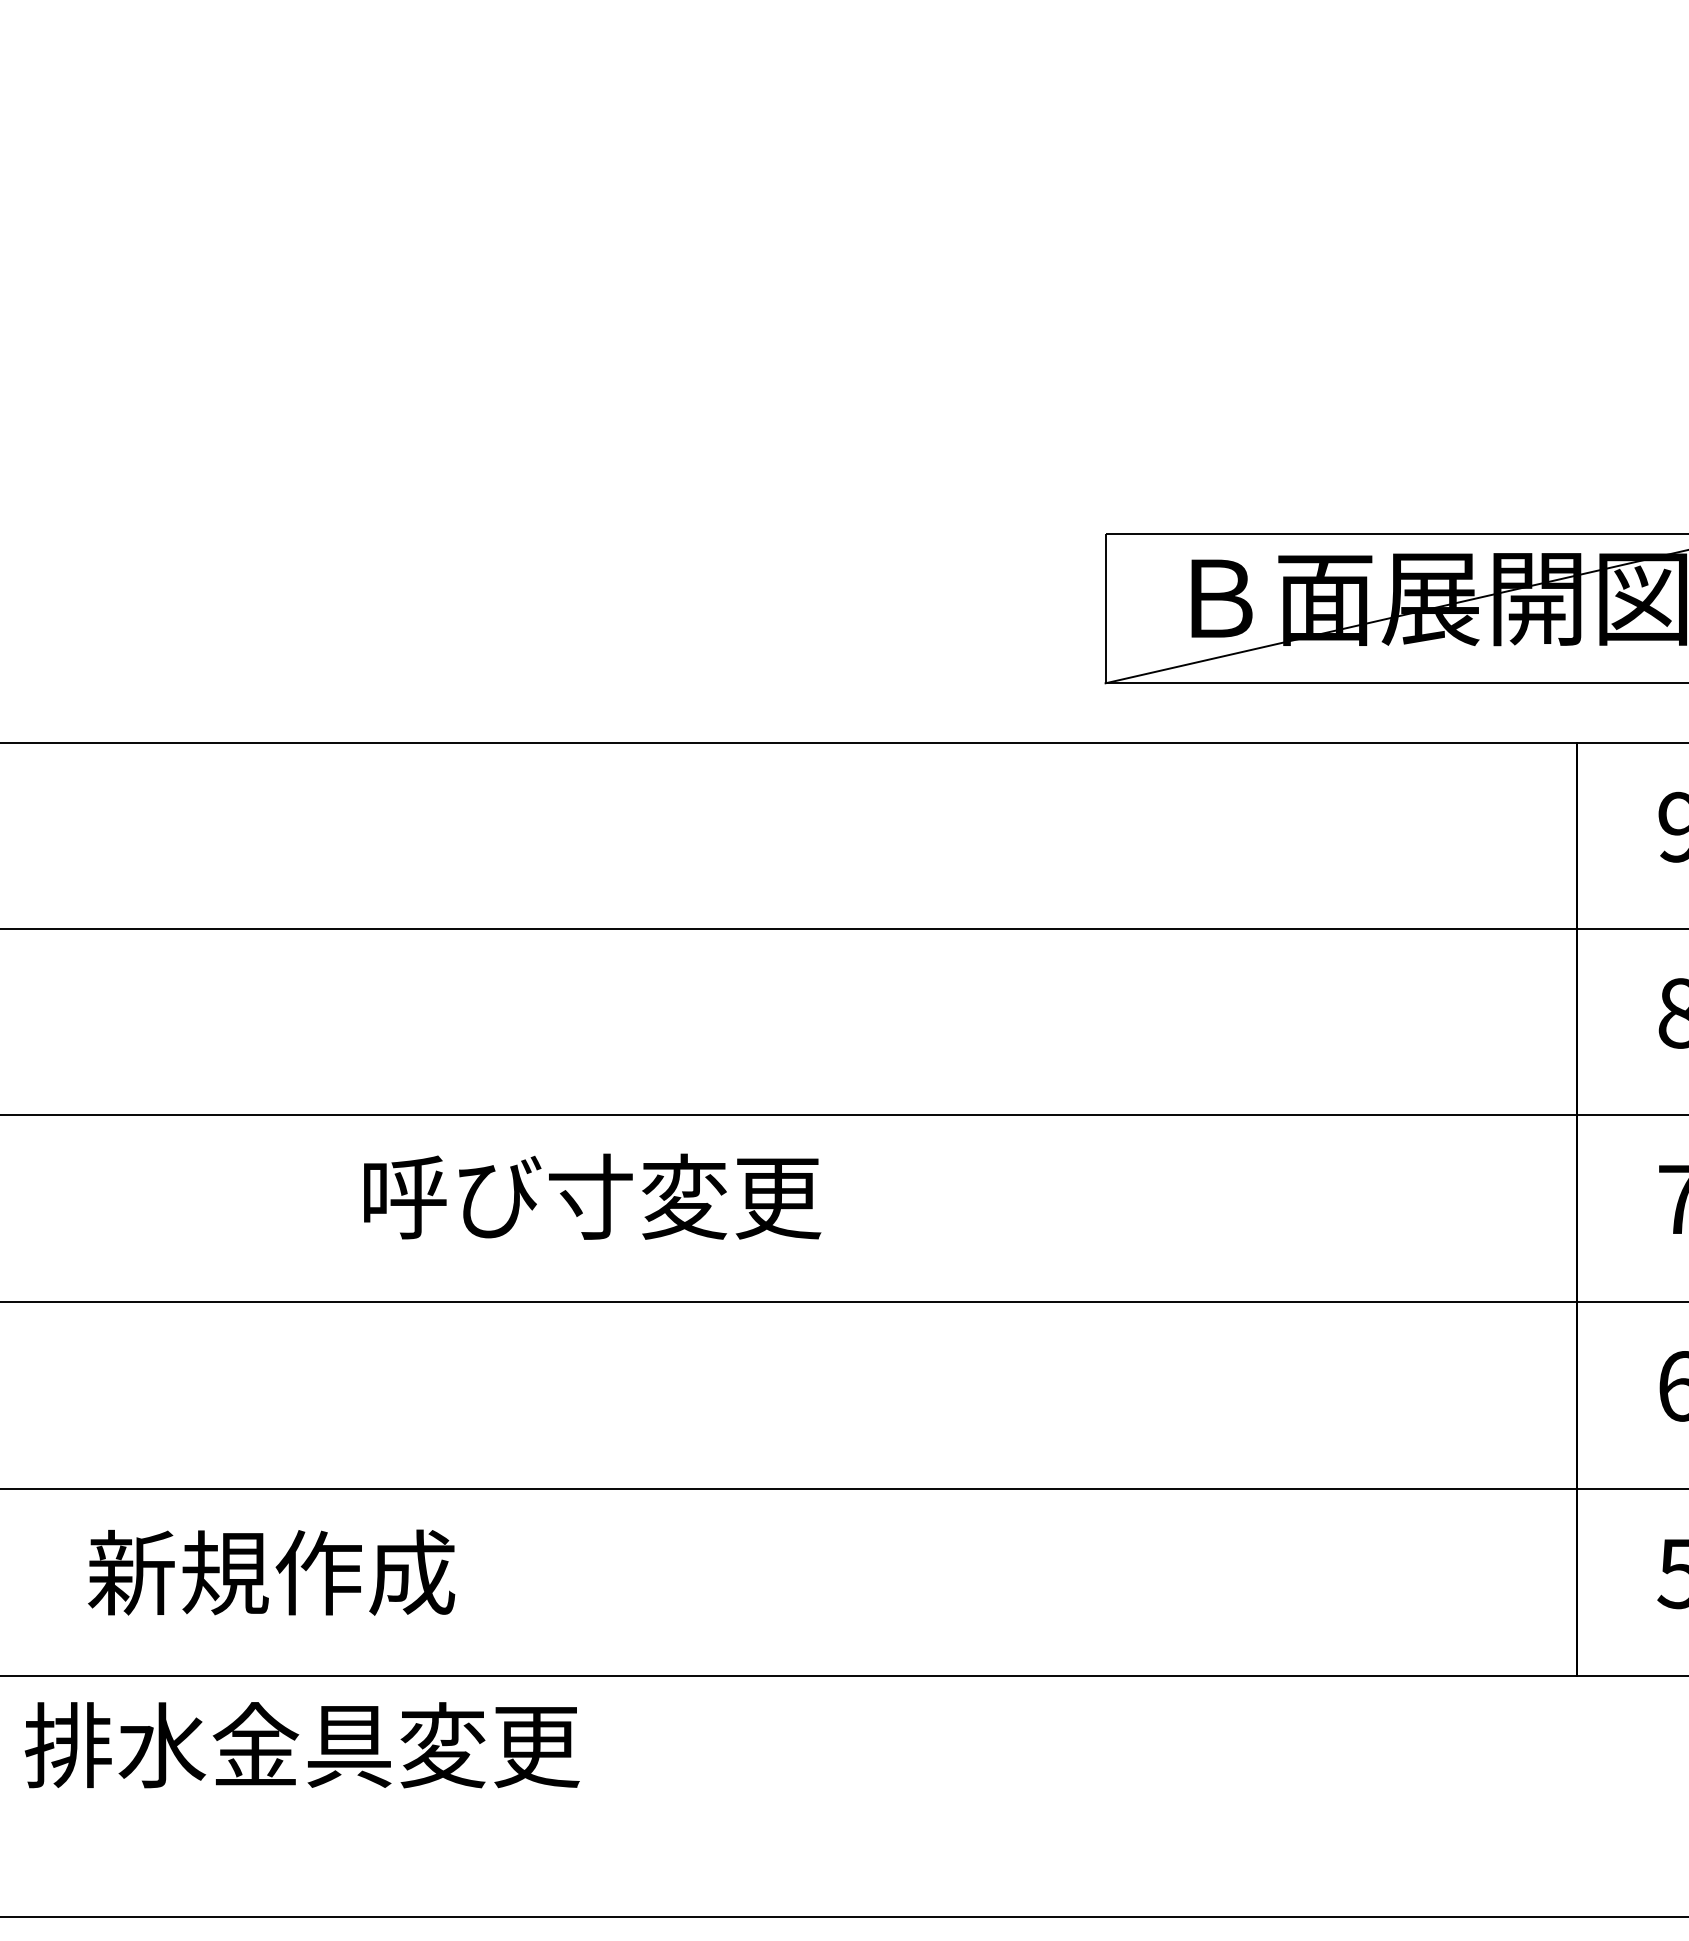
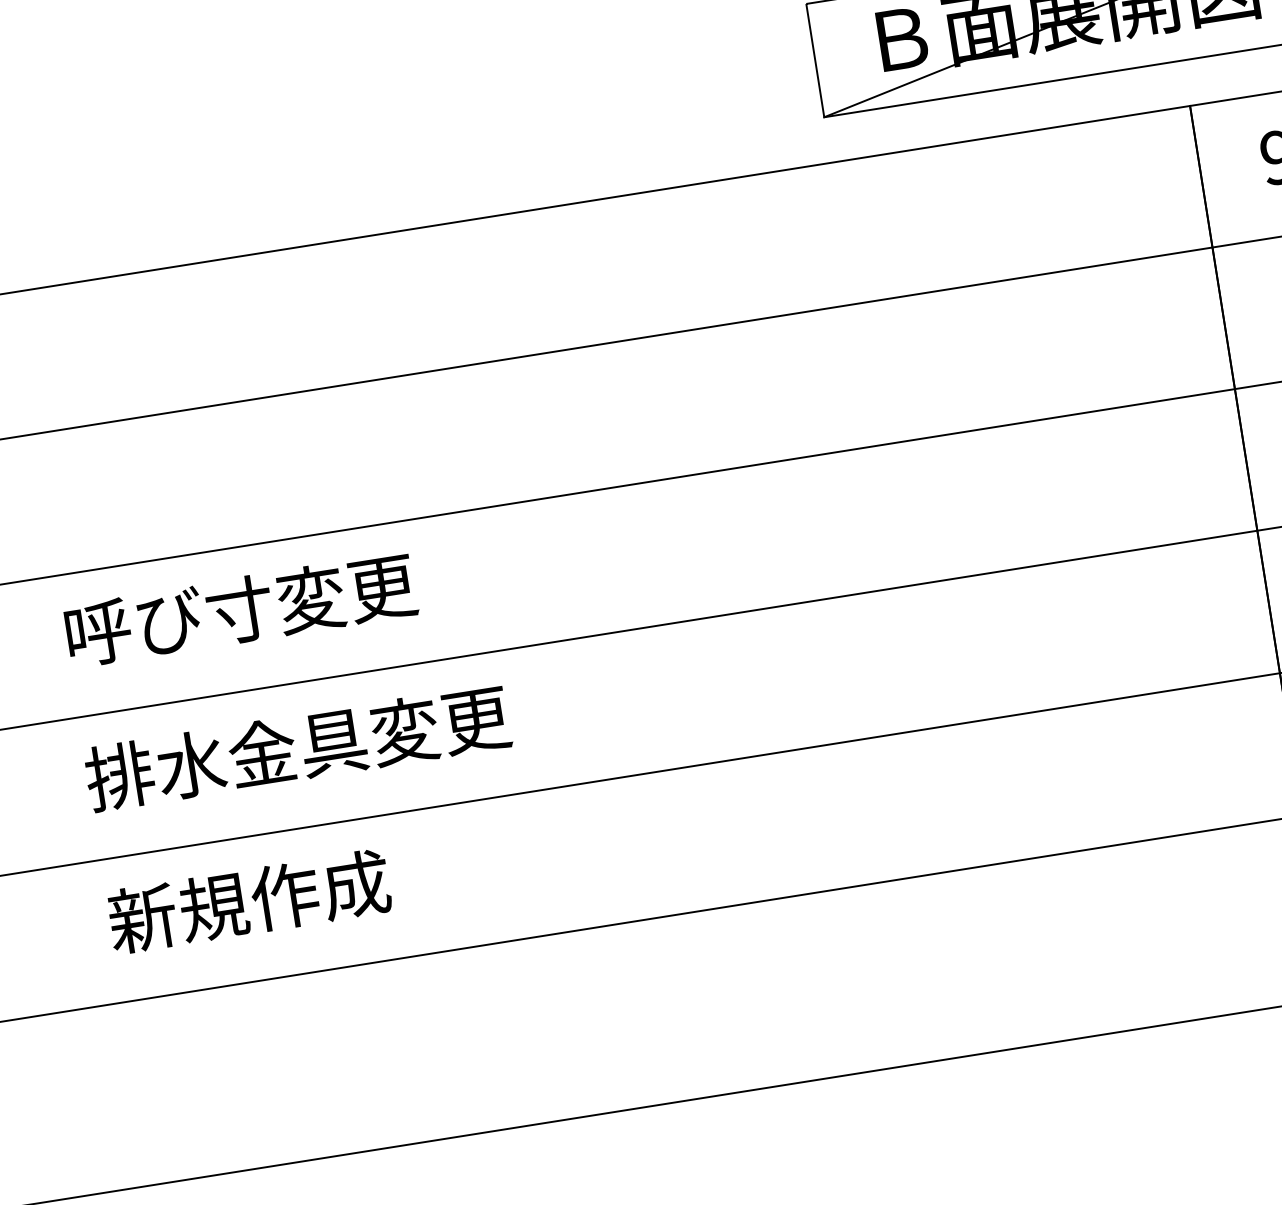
text: (592, 1196) -> (241, 609), moved
text: (271, 1572) -> (249, 901), moved
text: (302, 1745) -> (298, 748), moved

